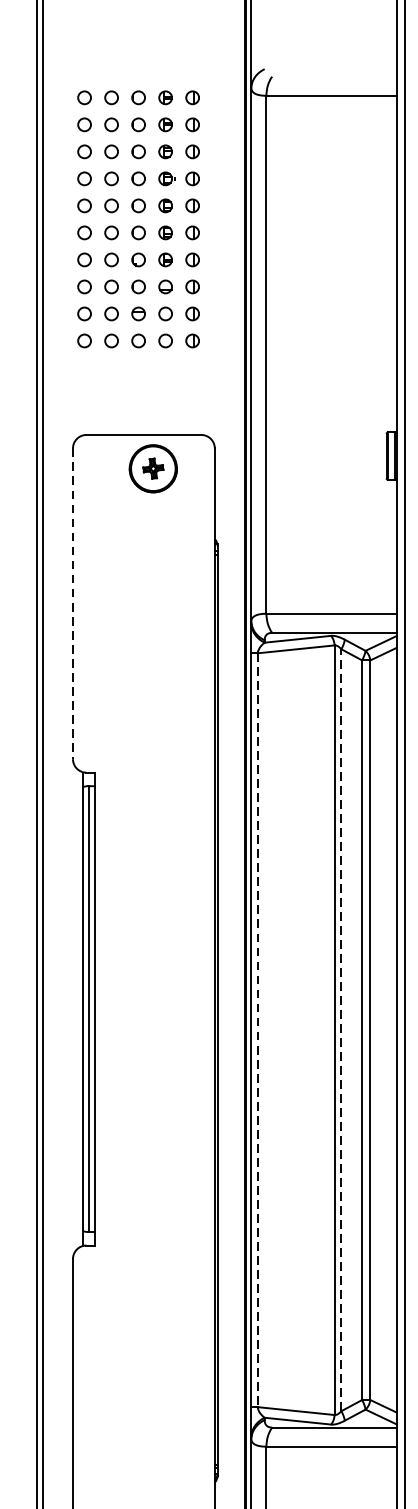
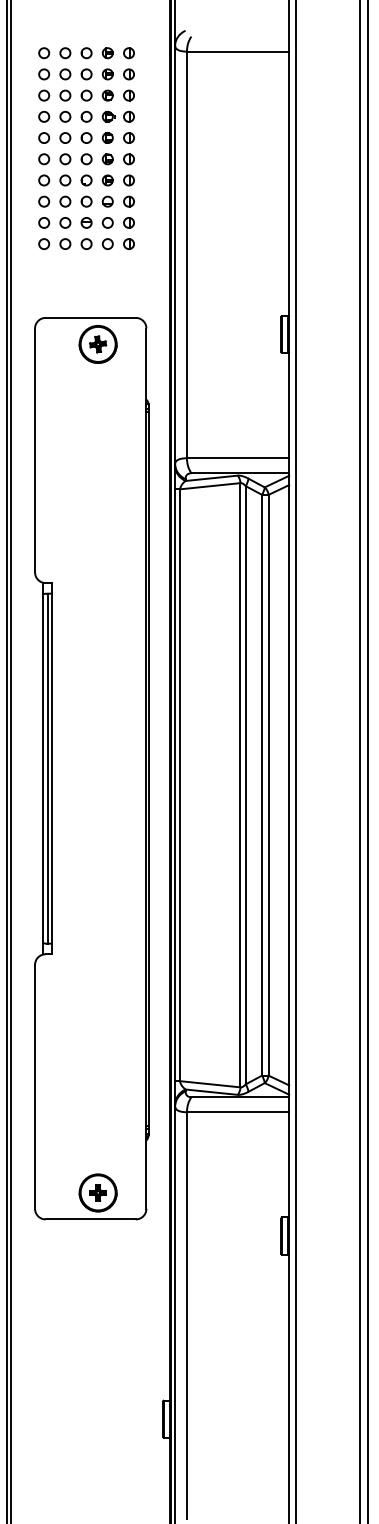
line: (73, 603) -> (35, 450), dashed -> solid
line: (341, 1029) -> (245, 784), dashed -> solid
line: (258, 1030) -> (180, 785), dashed -> solid

